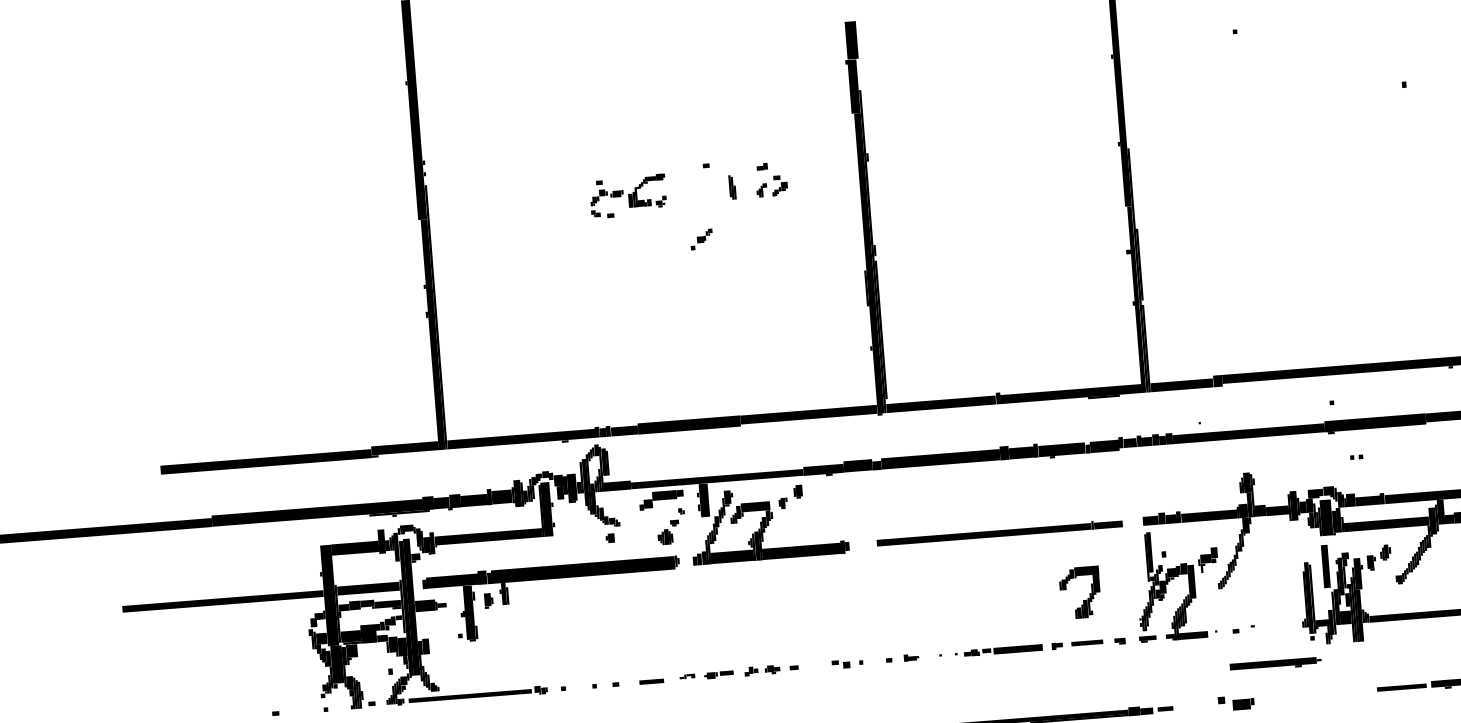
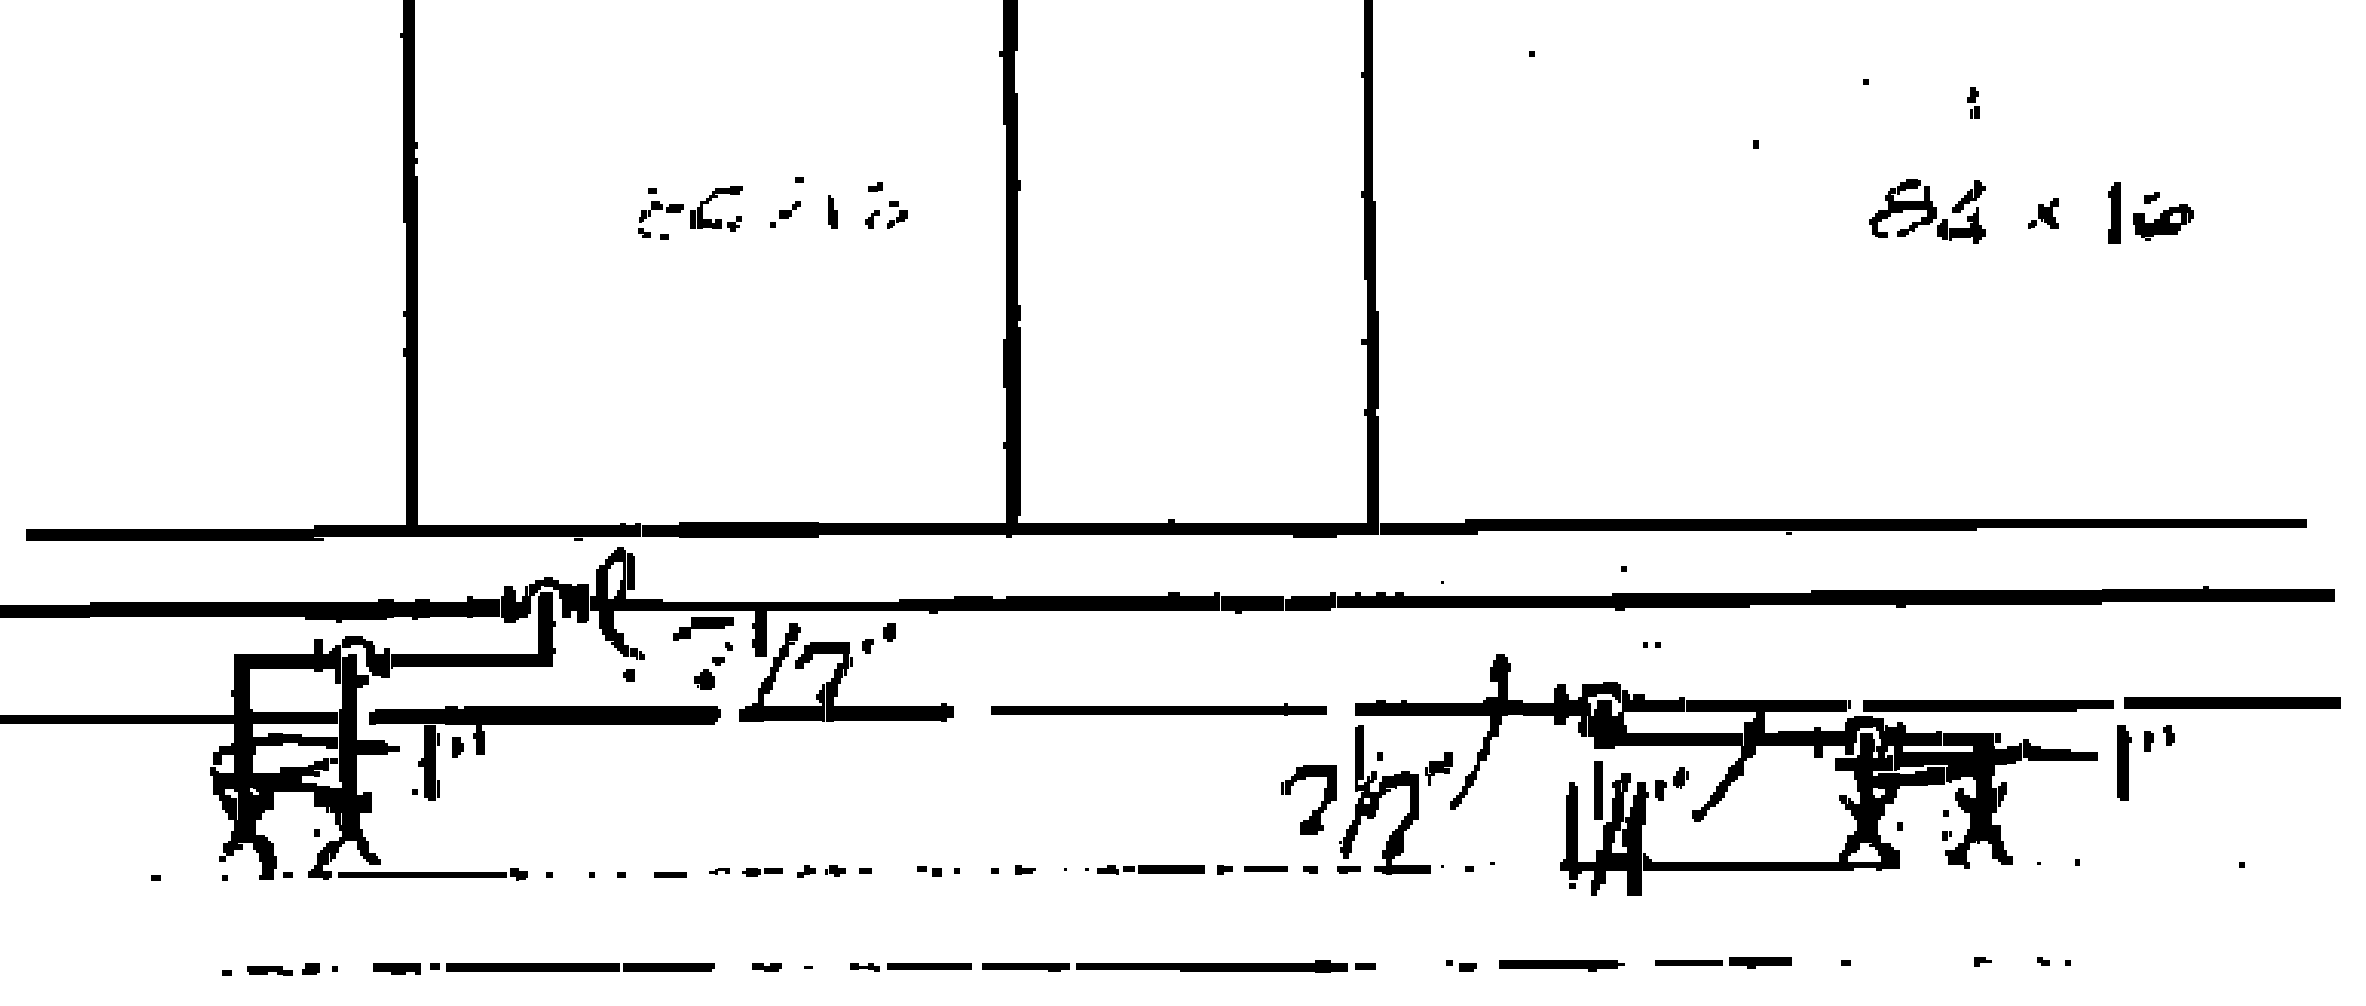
part: (701, 239) -> (785, 214), moved
part: (1083, 600) -> (1312, 810), moved
part: (1275, 664) -> (1561, 965), moved
part: (1235, 702) -> (1461, 965), size x0.62

